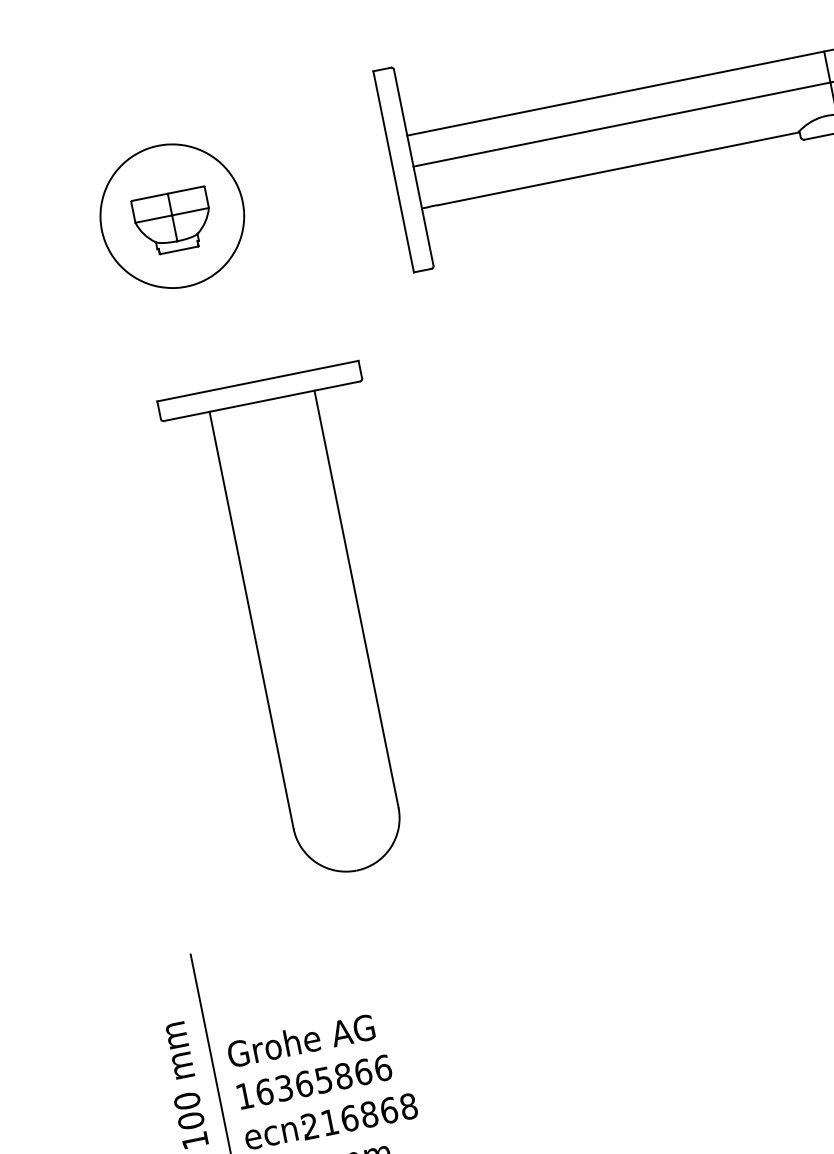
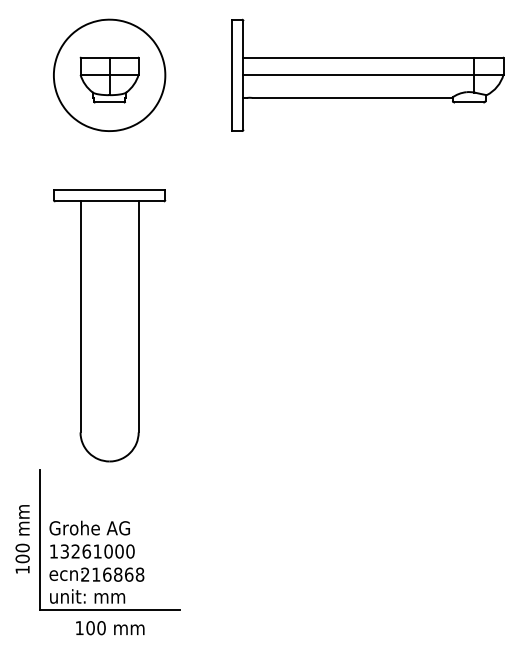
part: (171, 214) -> (109, 74), size x1.43
part: (306, 625) -> (109, 325), moved
text: (323, 1080) -> (97, 551), 16365866 -> 13261000

